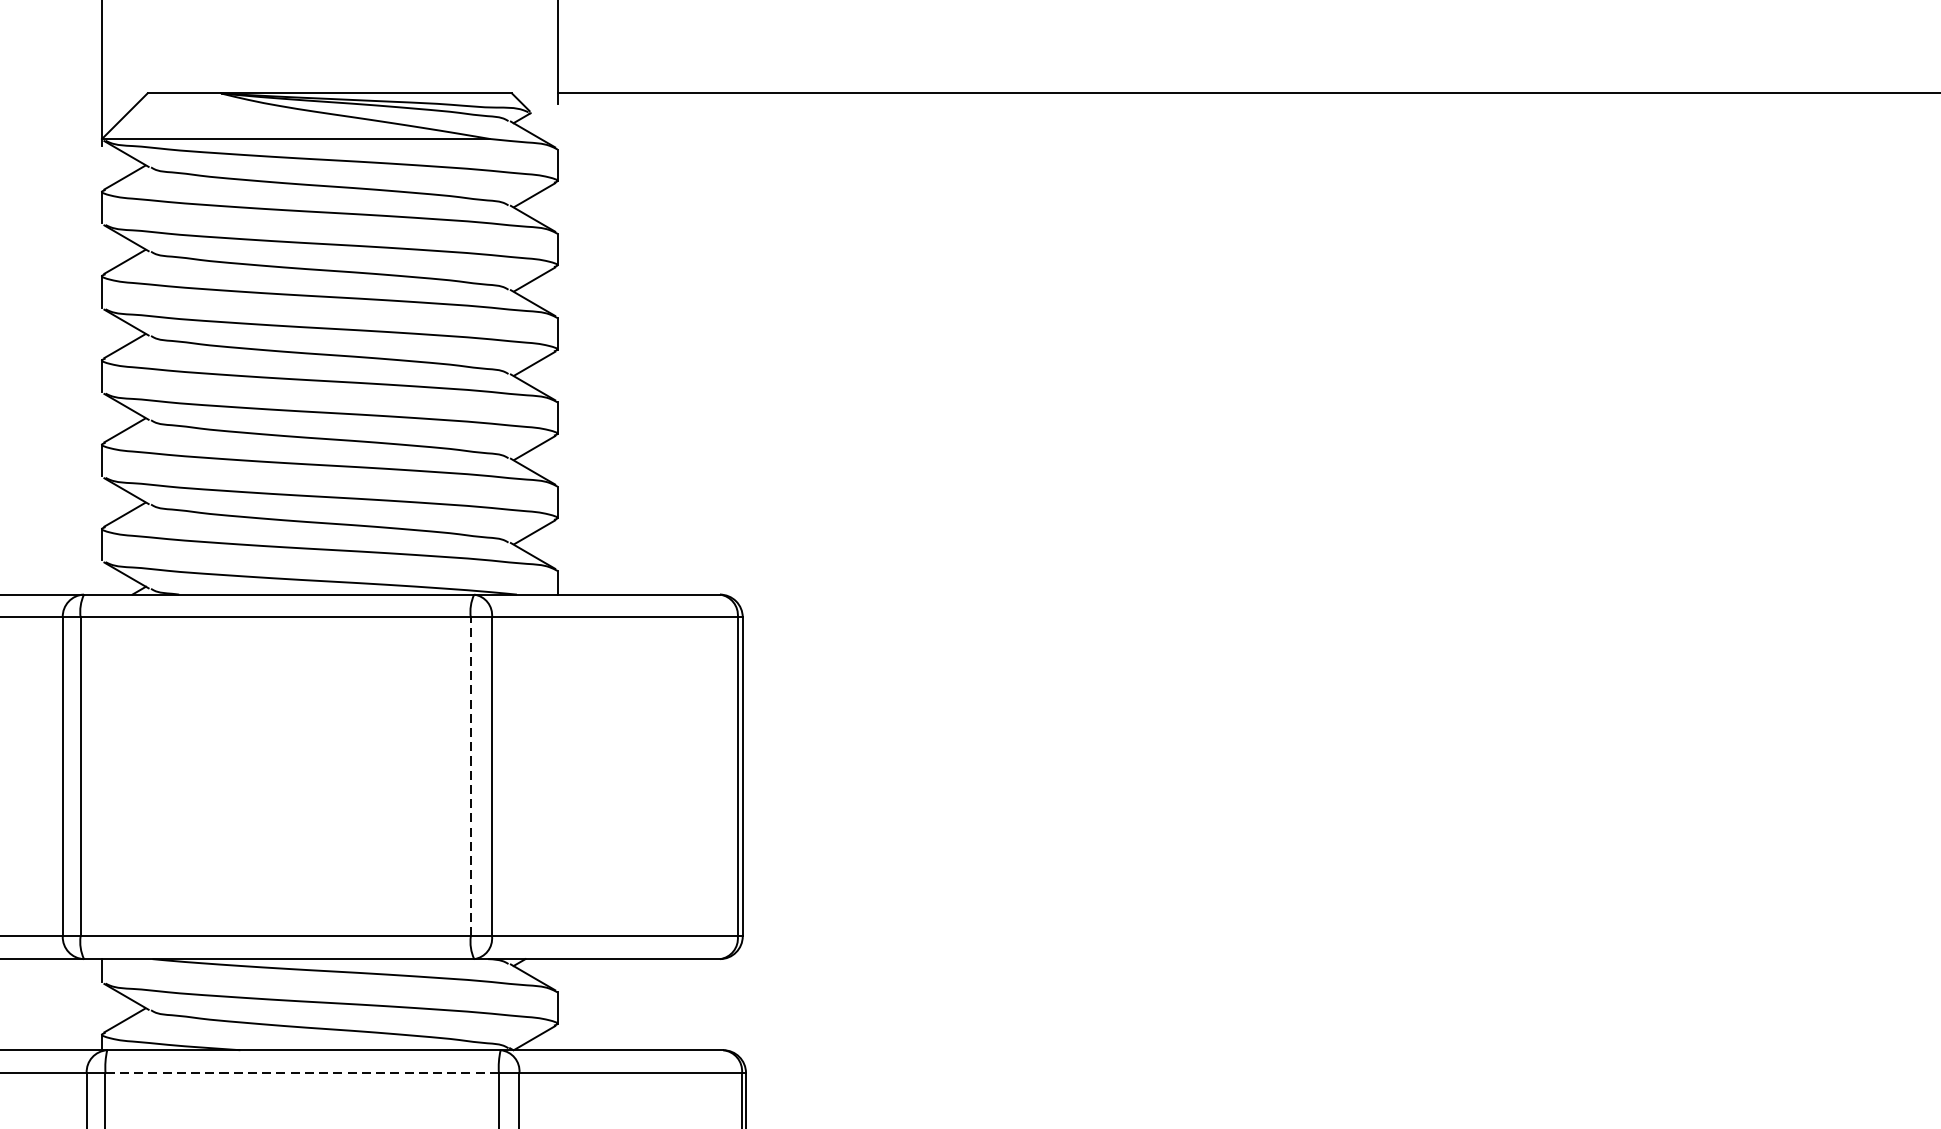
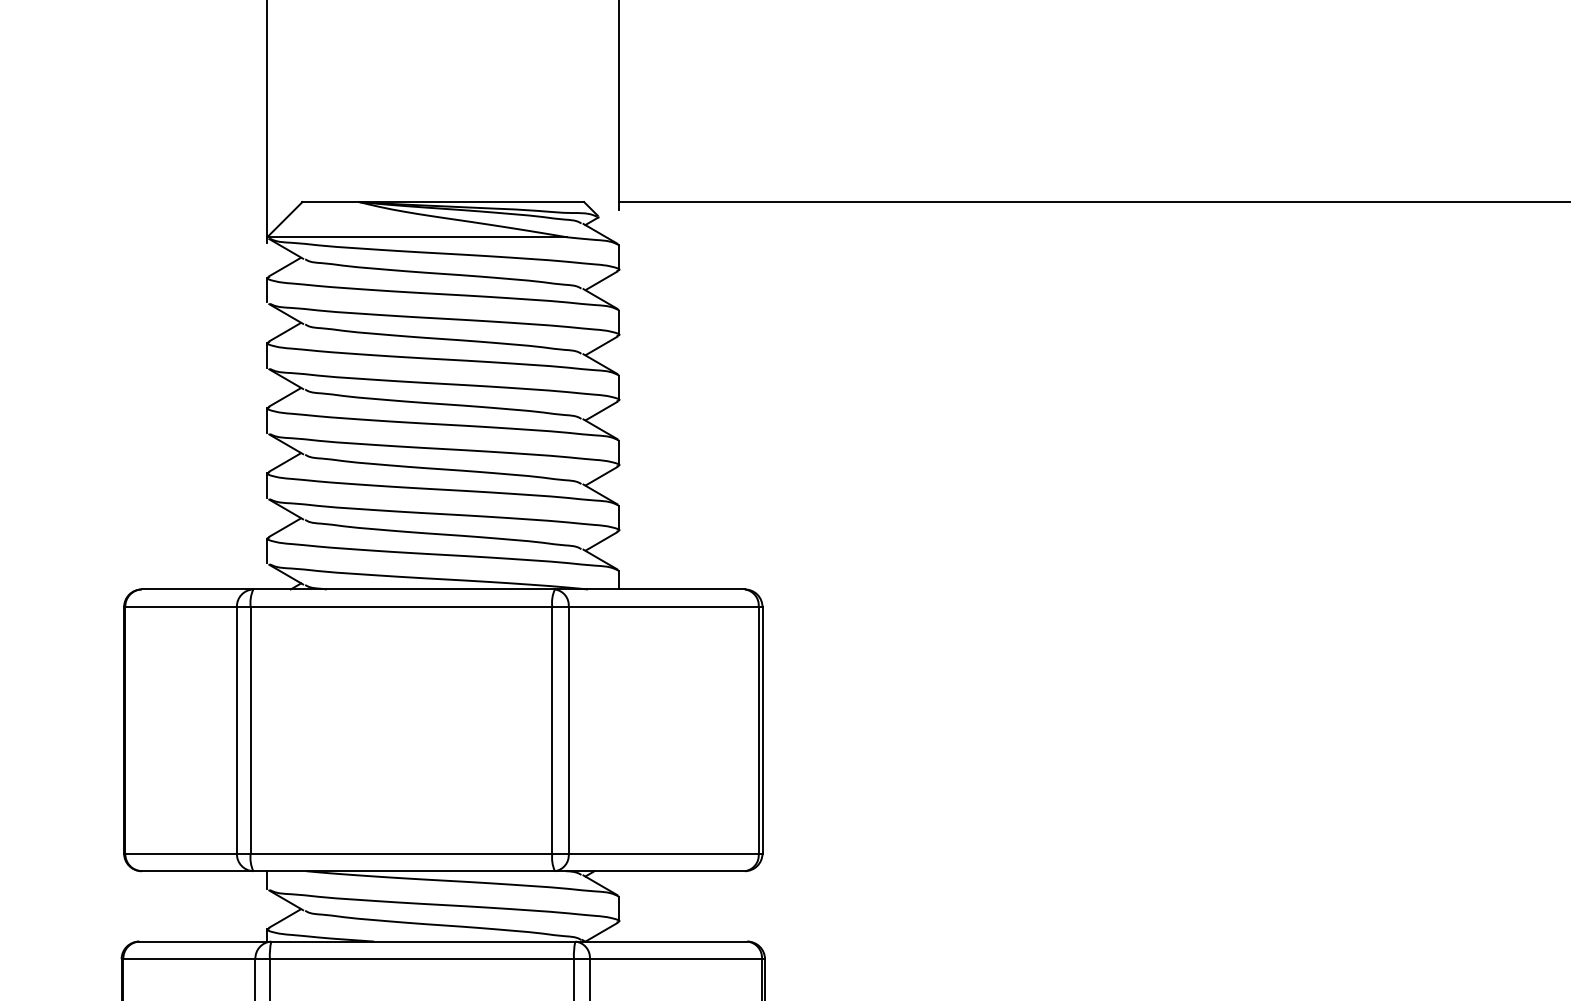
line: (471, 775) -> (552, 729), dashed -> solid
line: (301, 1073) -> (421, 959), dashed -> solid

